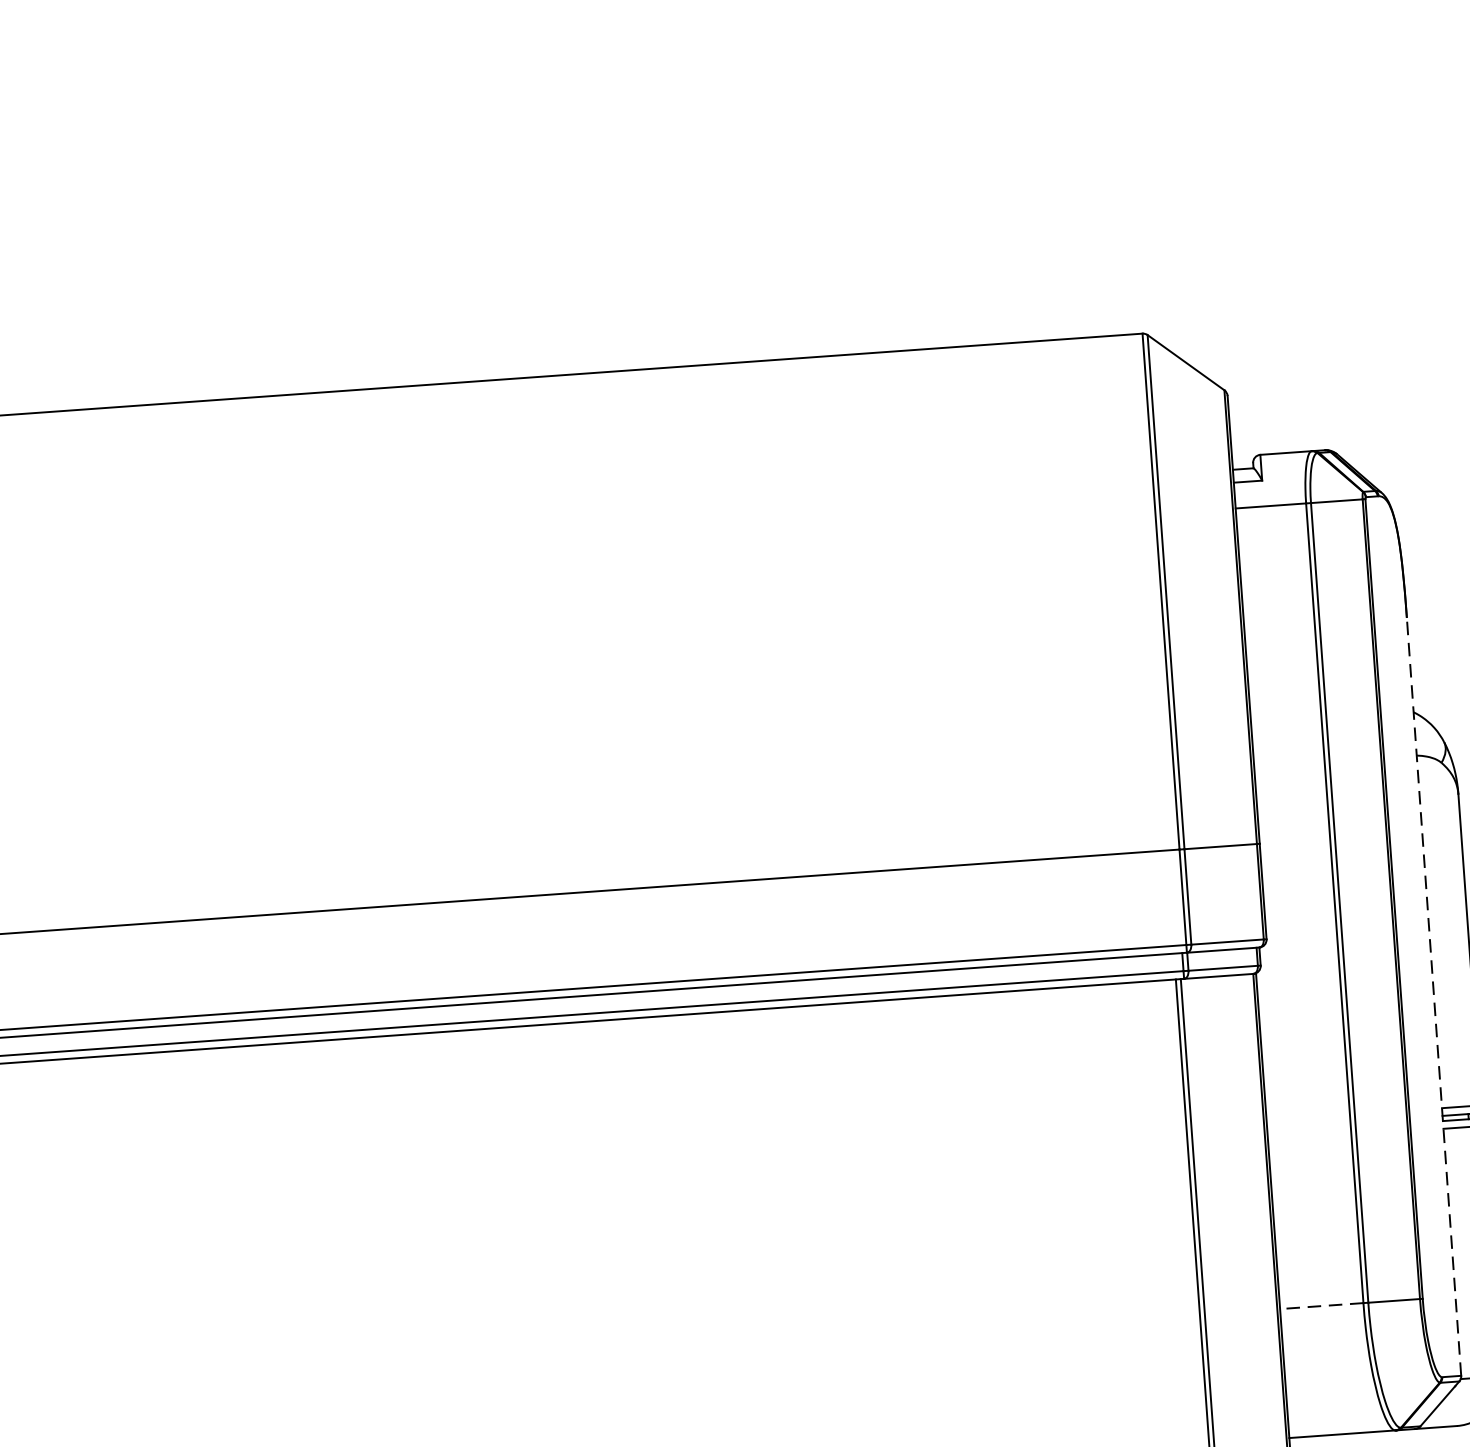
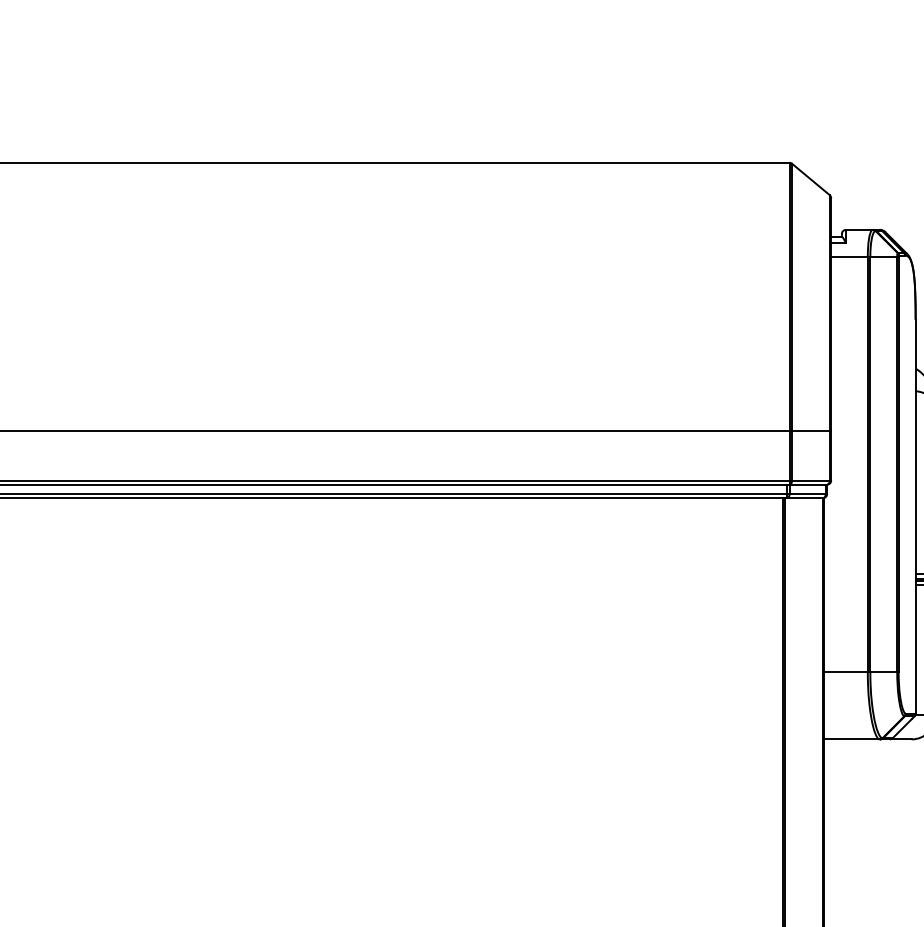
line: (1433, 996) -> (915, 516), dashed -> solid
line: (1322, 1306) -> (846, 672), dashed -> solid

